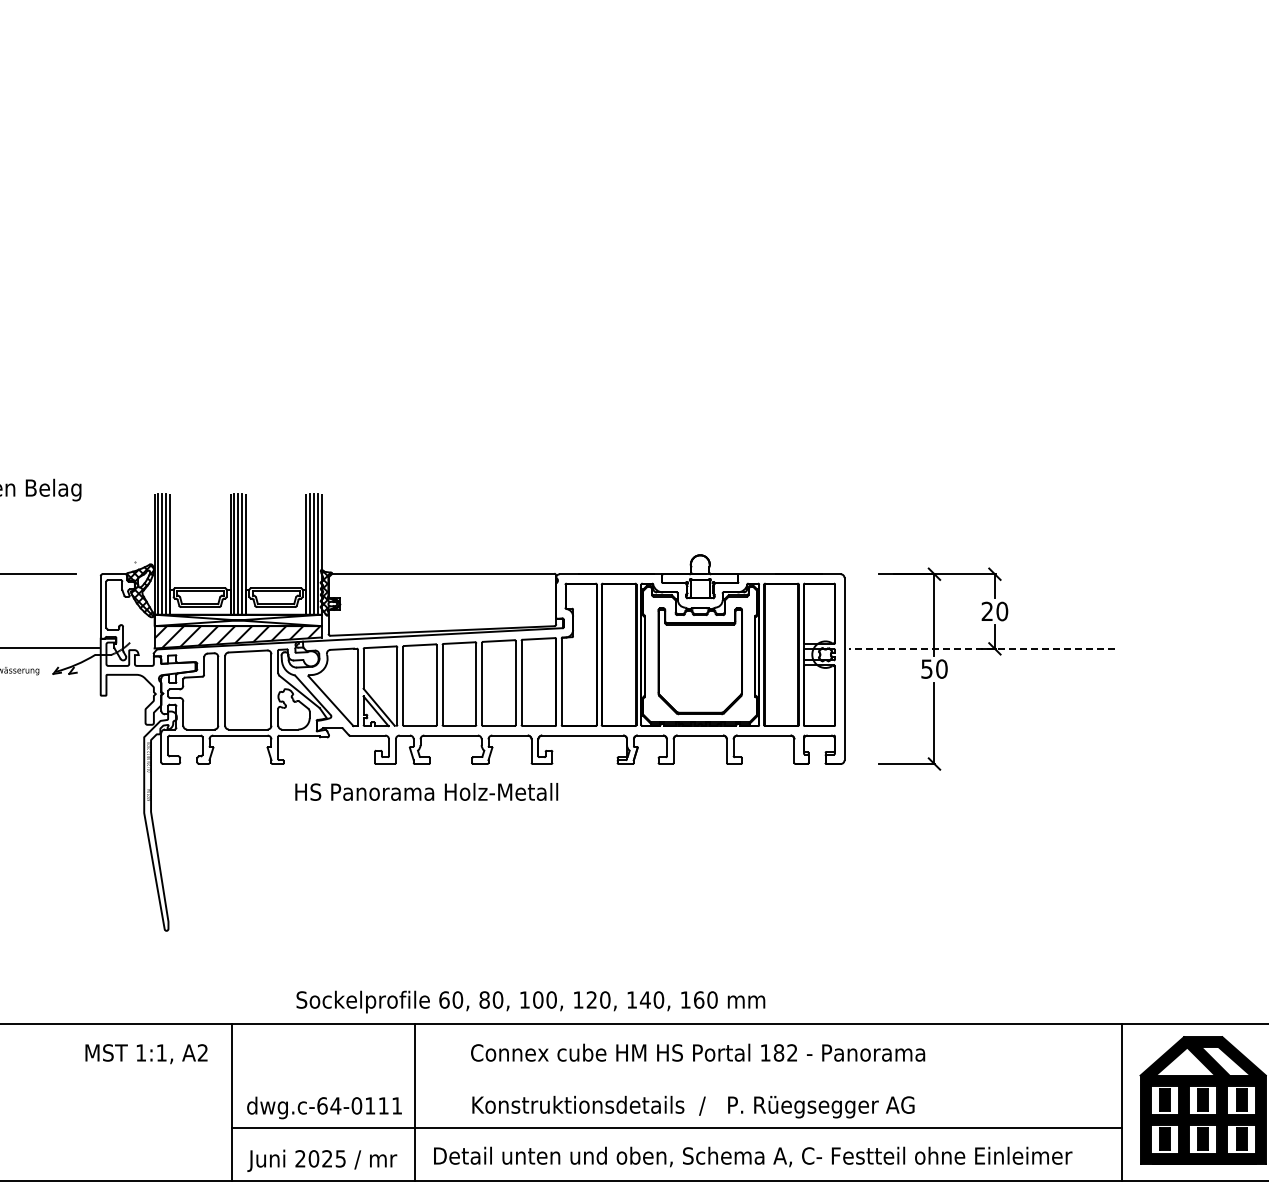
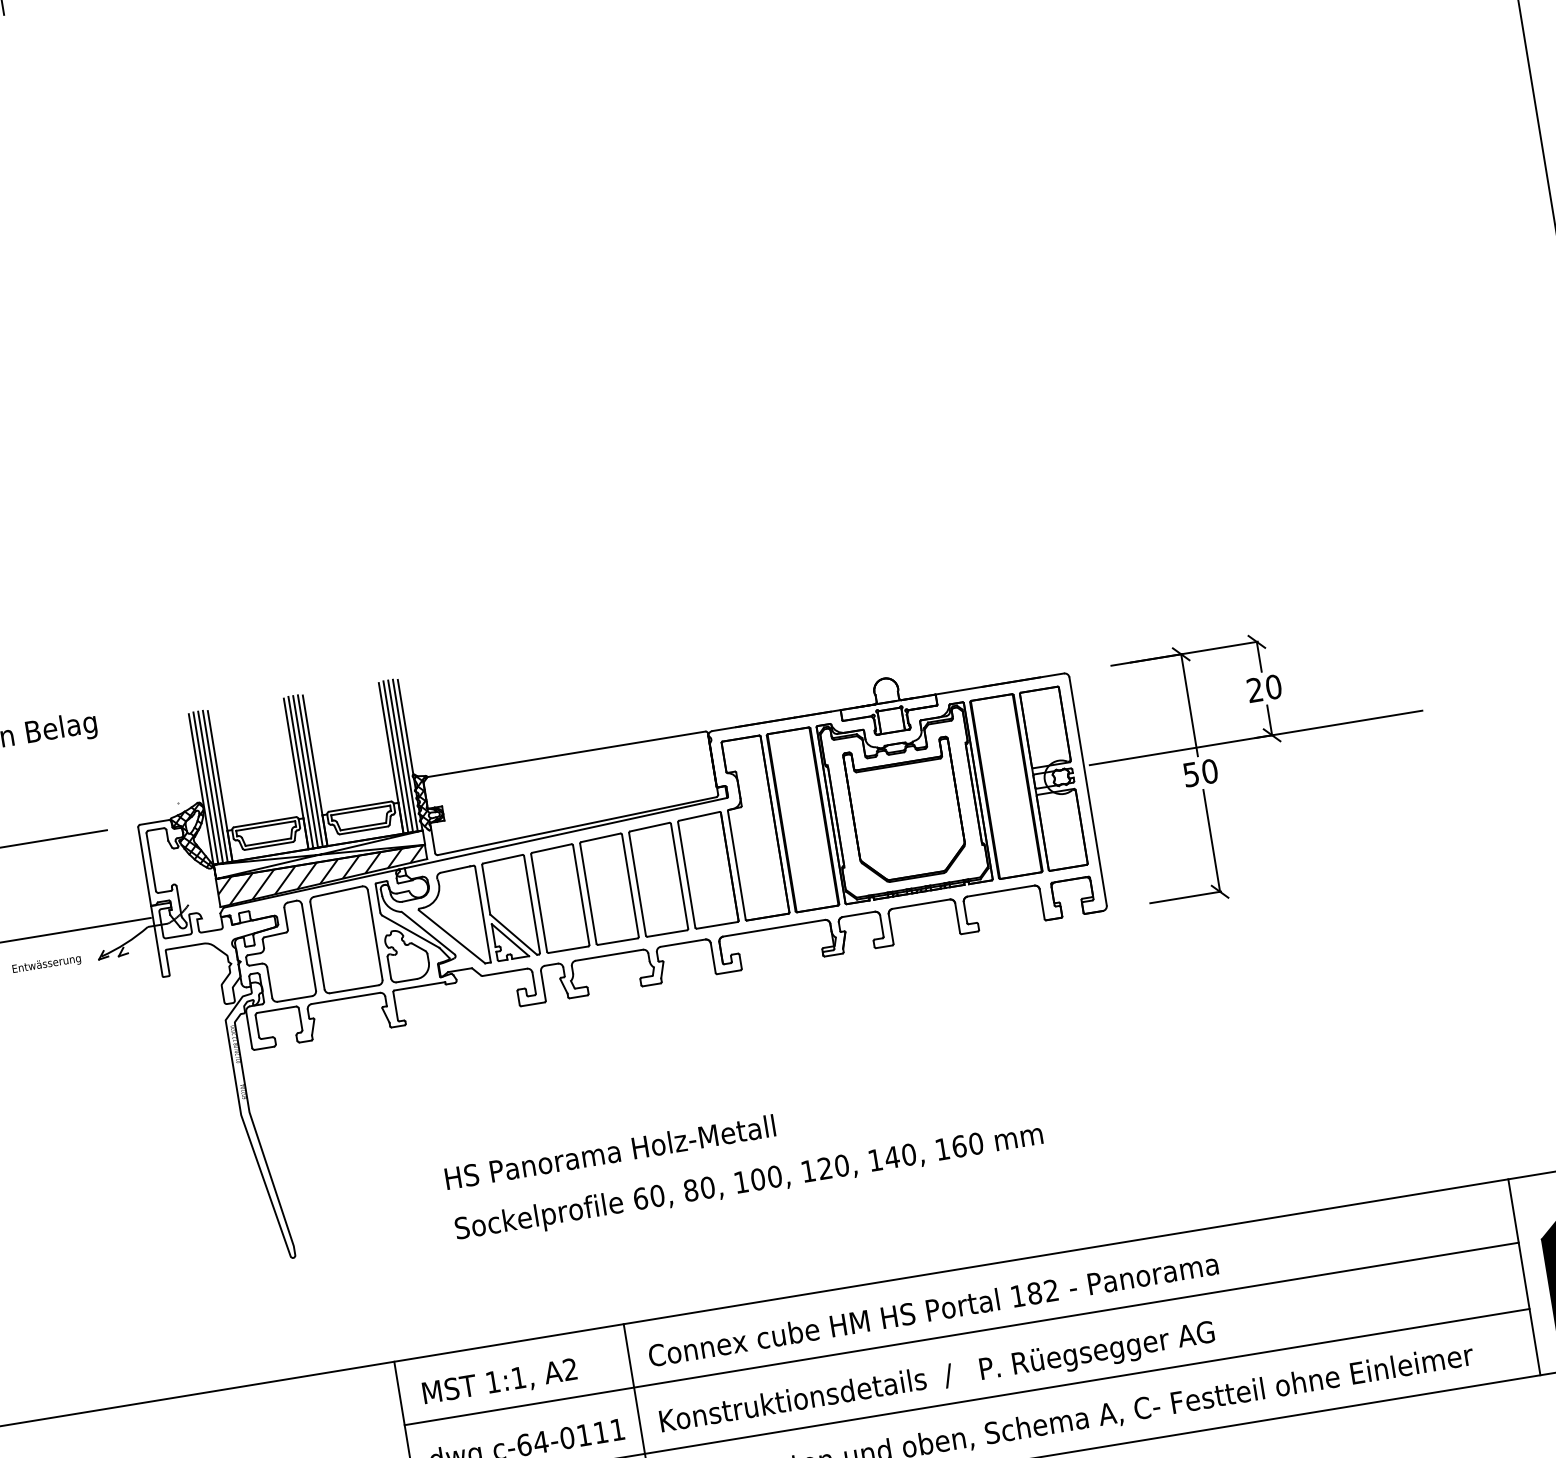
line: (982, 648) -> (1256, 737), dashed -> solid
text: (426, 791) -> (609, 1151), moved
text: (530, 1001) -> (748, 1182), moved
text: (698, 1052) -> (933, 1309), moved
text: (146, 1054) -> (500, 1382), moved
line: (676, 1075) -> (961, 1334), added
text: (693, 1106) -> (937, 1378), moved

